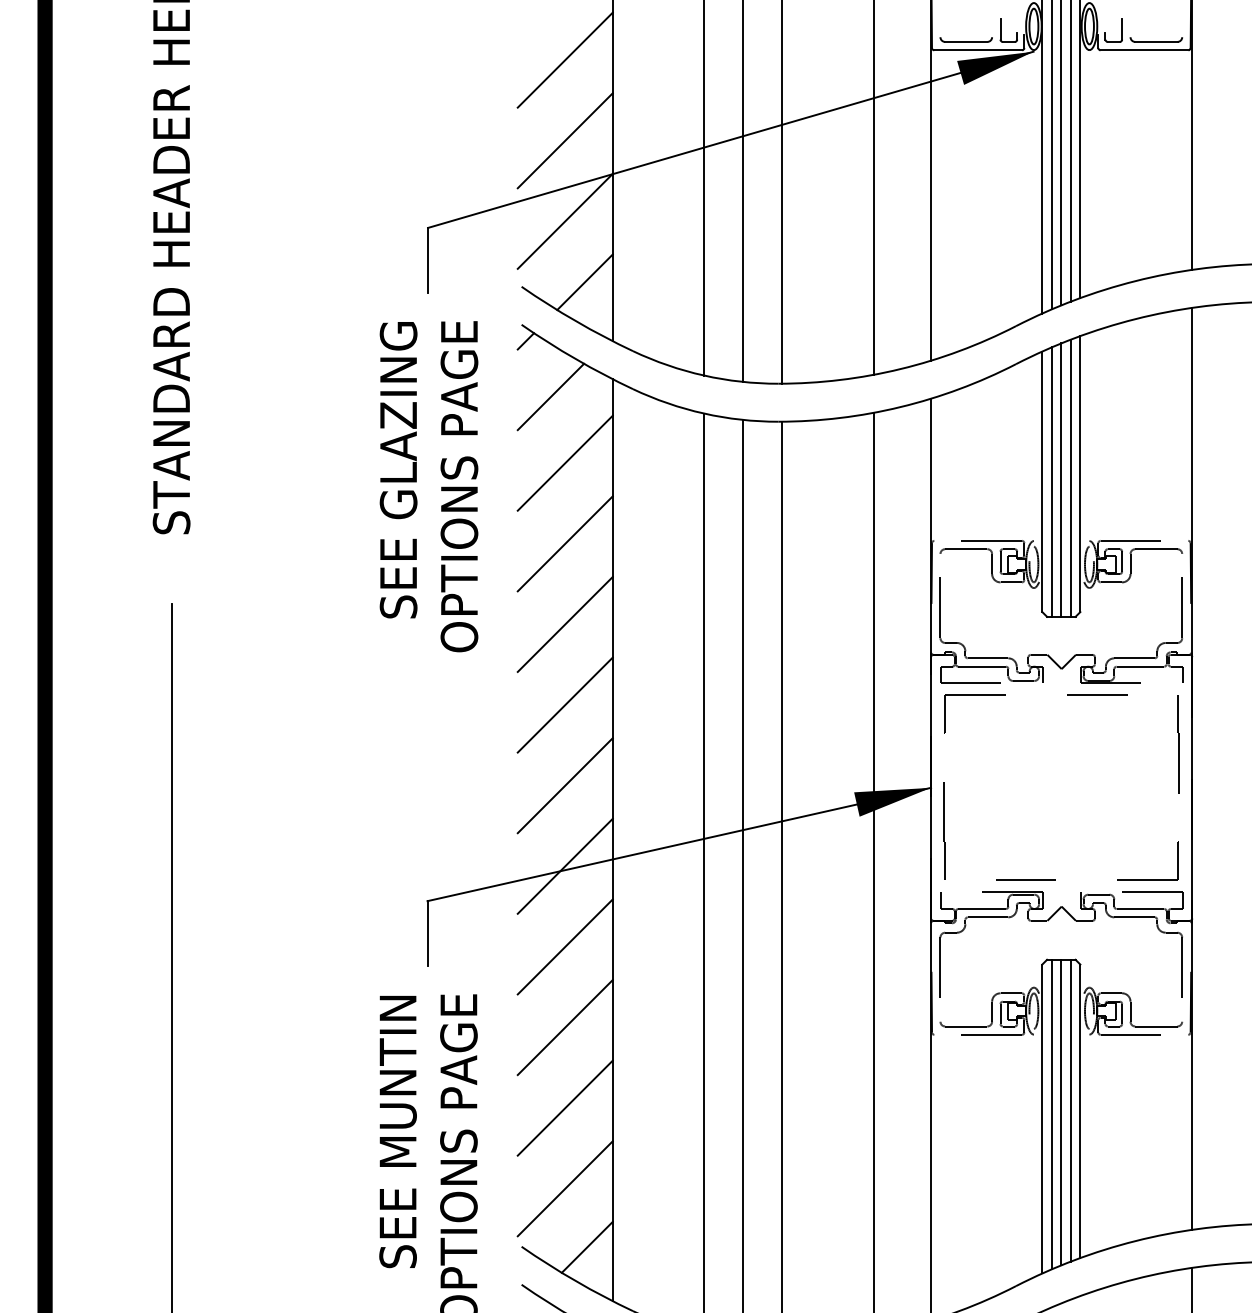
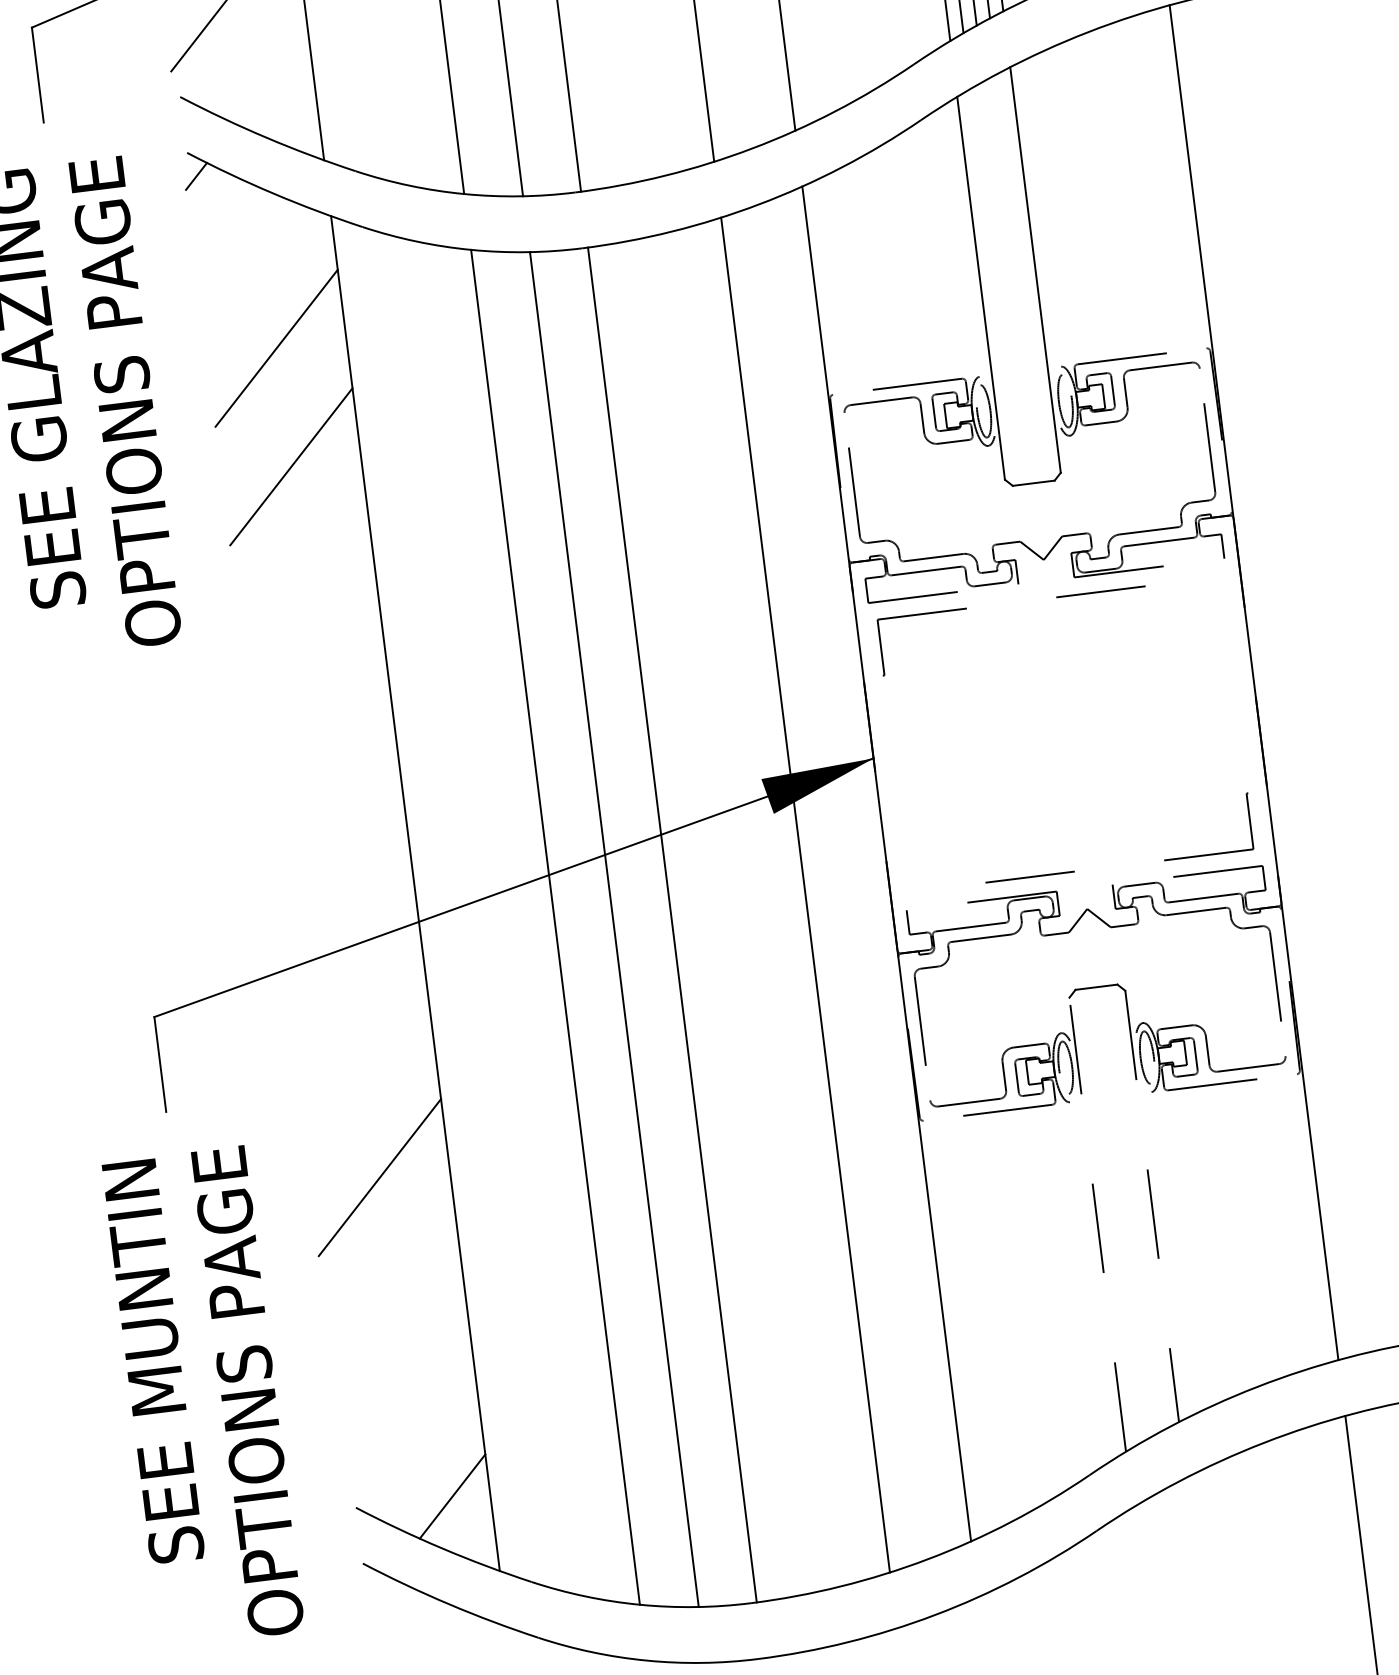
line: (584, 282) -> (271, 79), removed
line: (550, 396) -> (242, 252), removed
line: (1070, 477) -> (1021, 276), removed
line: (1061, 479) -> (1008, 281), removed
line: (1051, 481) -> (994, 286), removed
line: (564, 623) -> (304, 583), removed
line: (564, 704) -> (319, 703), removed
line: (1178, 744) -> (1229, 649), removed
line: (564, 785) -> (334, 822), removed
line: (944, 830) -> (901, 818), removed
line: (564, 865) -> (349, 939), removed
line: (564, 946) -> (363, 1058), removed
line: (564, 1107) -> (393, 1295), removed
line: (1070, 1110) -> (1137, 1207), removed
line: (1080, 1111) -> (1152, 1206), solid -> dashed
line: (1061, 1112) -> (1124, 1211), removed
line: (1051, 1114) -> (1110, 1216), removed
line: (1042, 1118) -> (1097, 1223), solid -> dashed
line: (564, 1188) -> (408, 1414), removed

